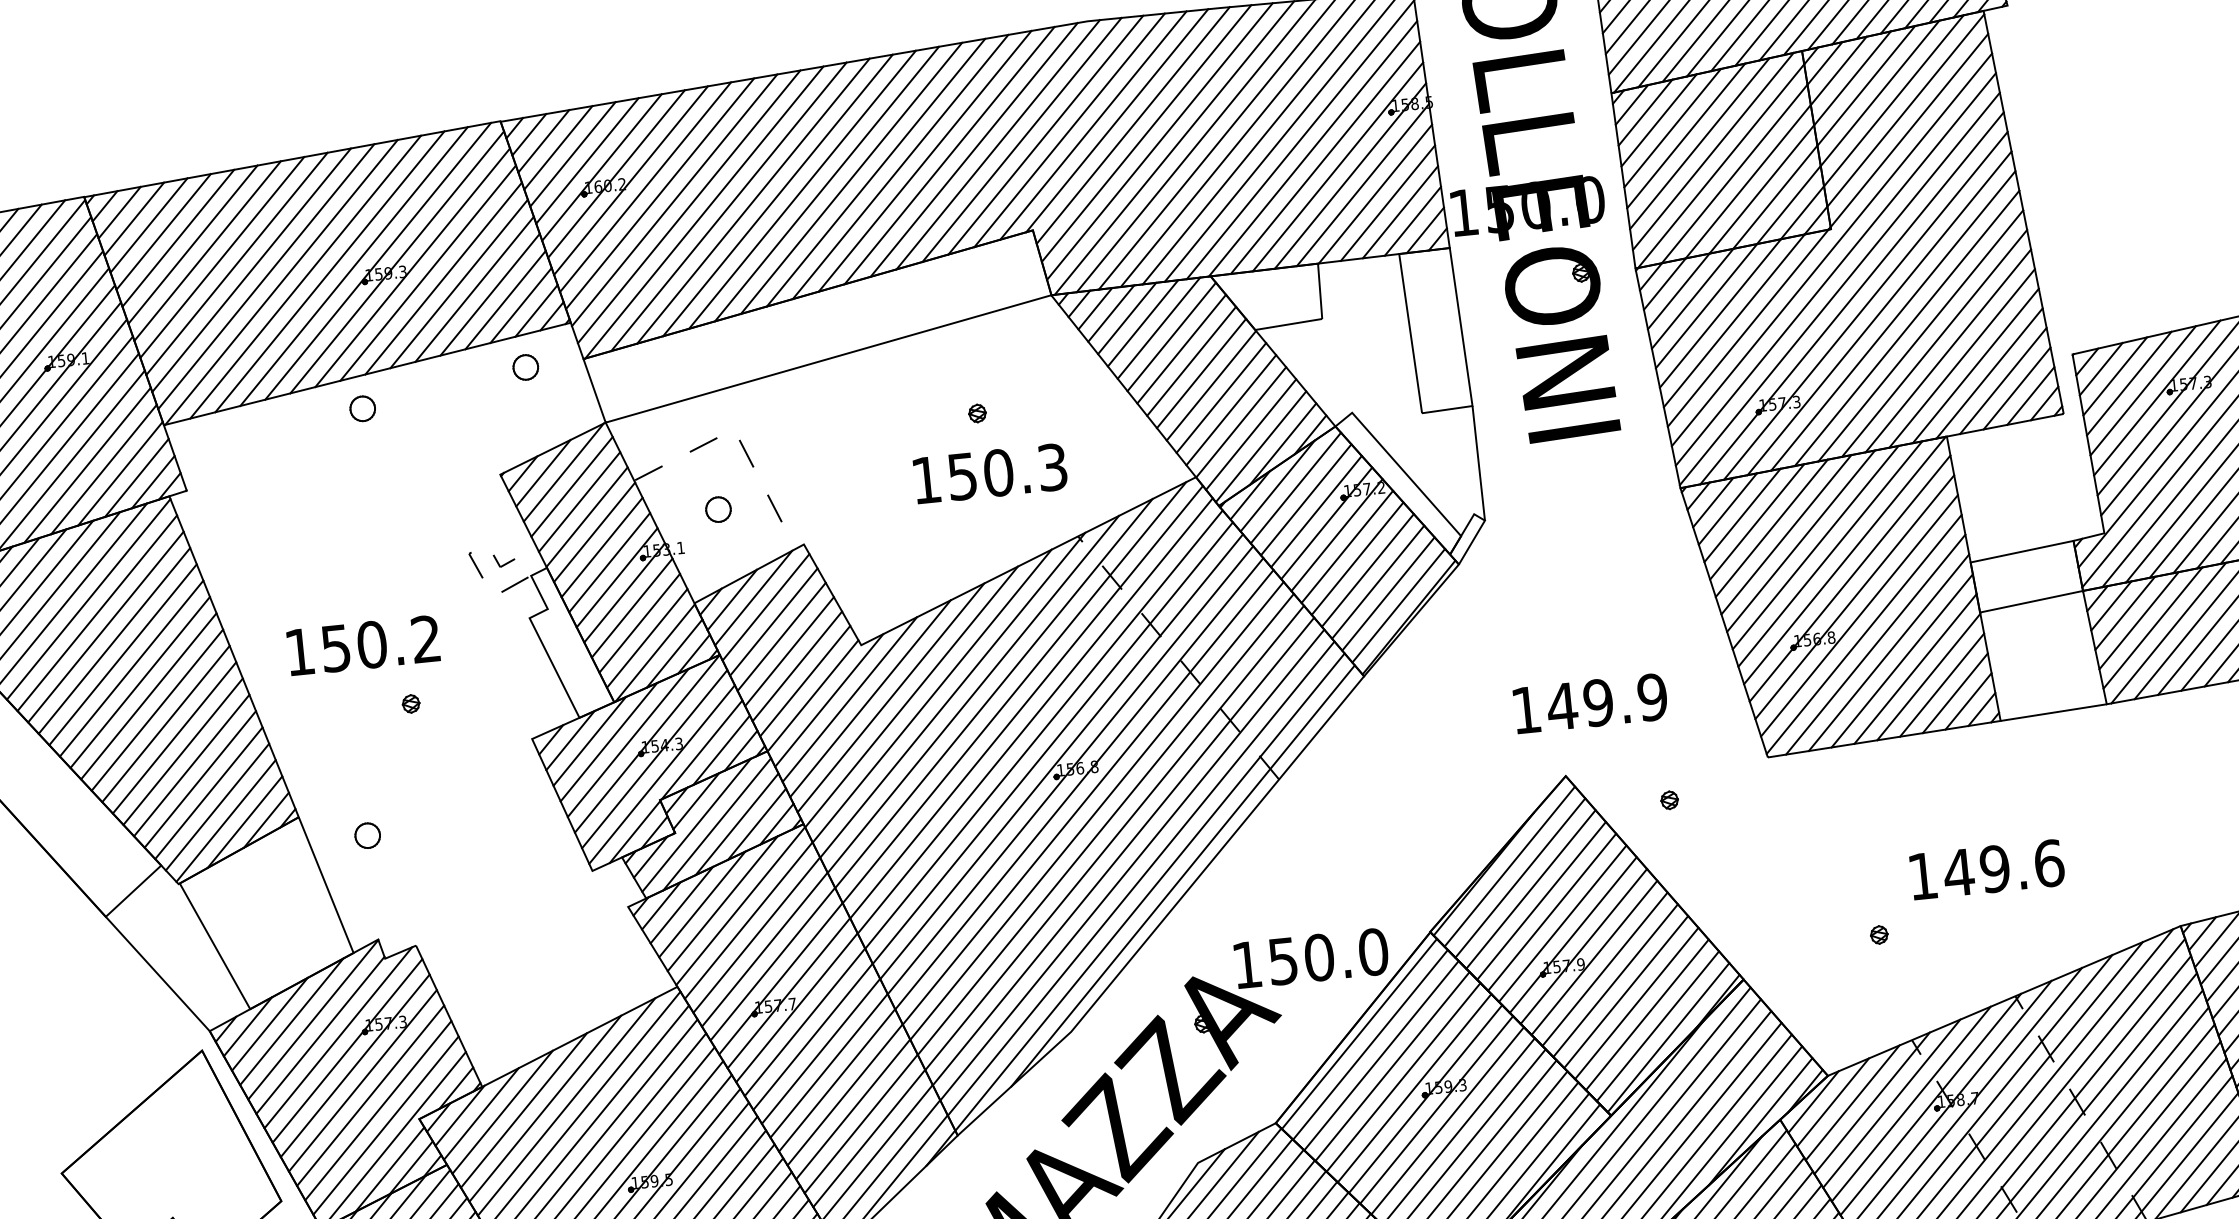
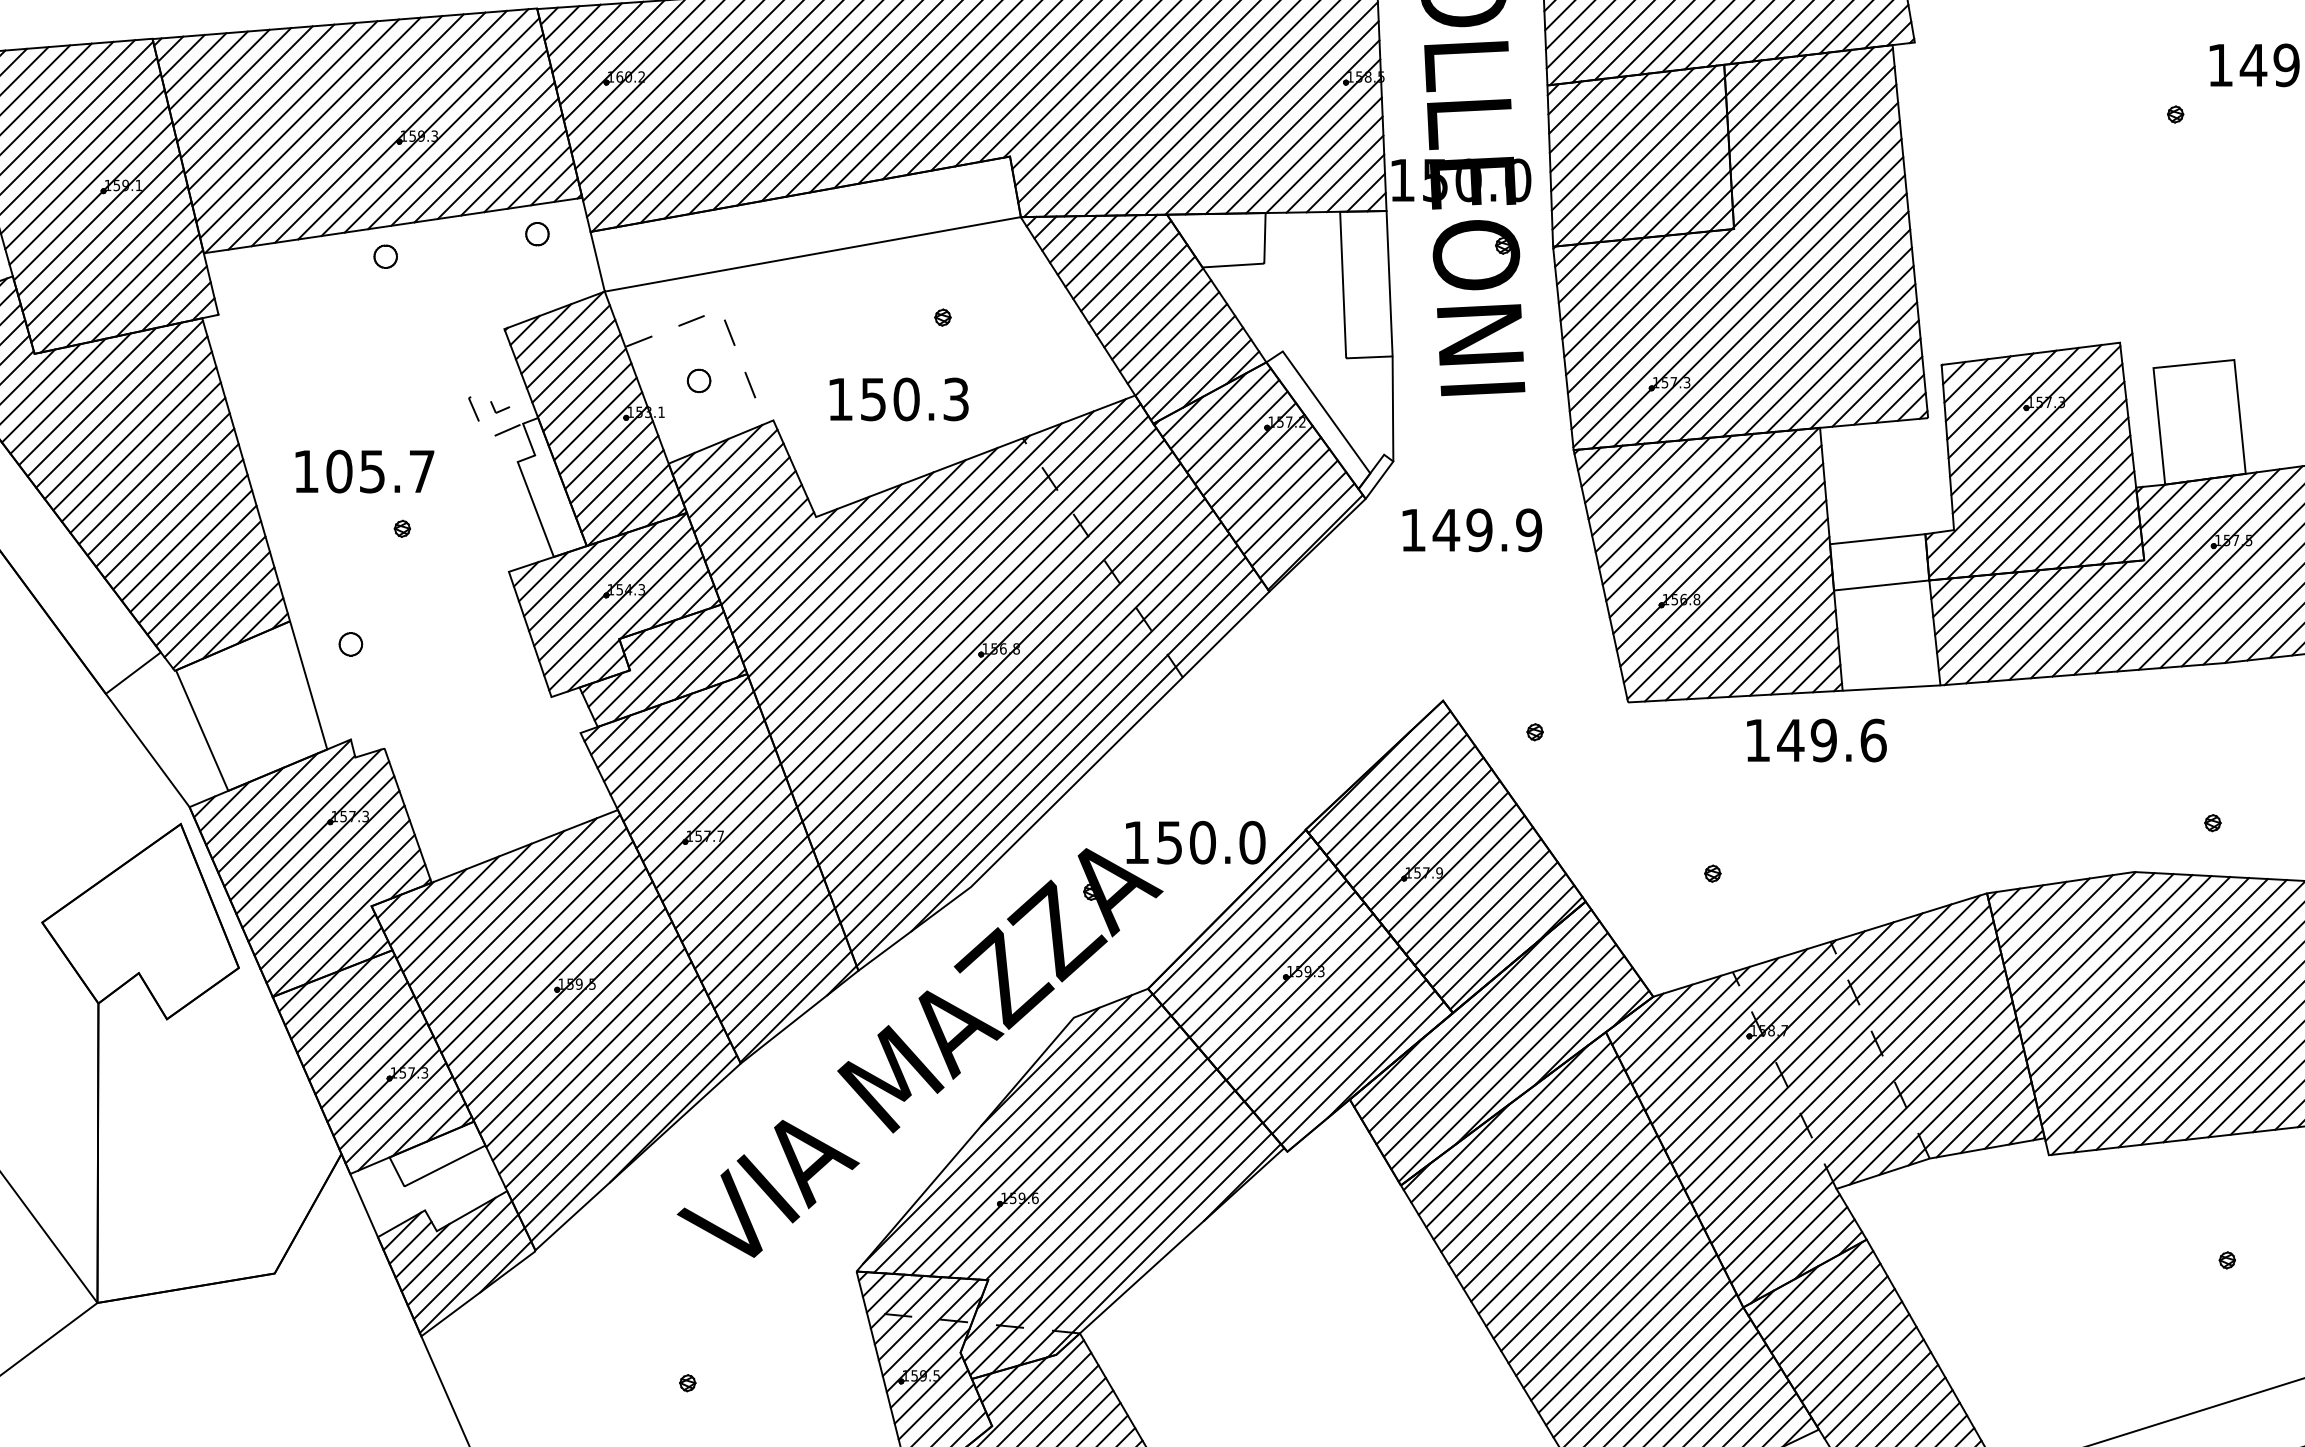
text: (989, 473) -> (898, 399), moved
text: (380, 643) -> (380, 471), 150.2 -> 105.7
text: (1590, 703) -> (1472, 530), moved
text: (1986, 869) -> (1816, 740), moved

